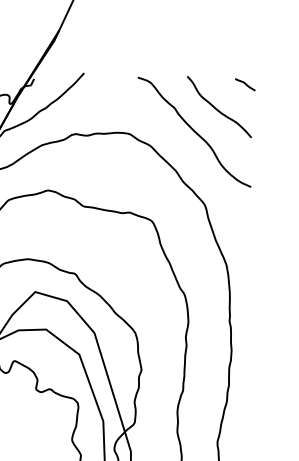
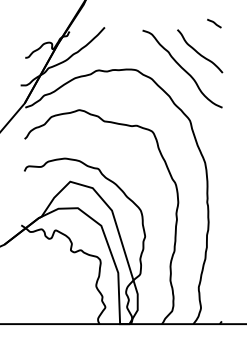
line: (245, 84) -> (214, 23), moved

